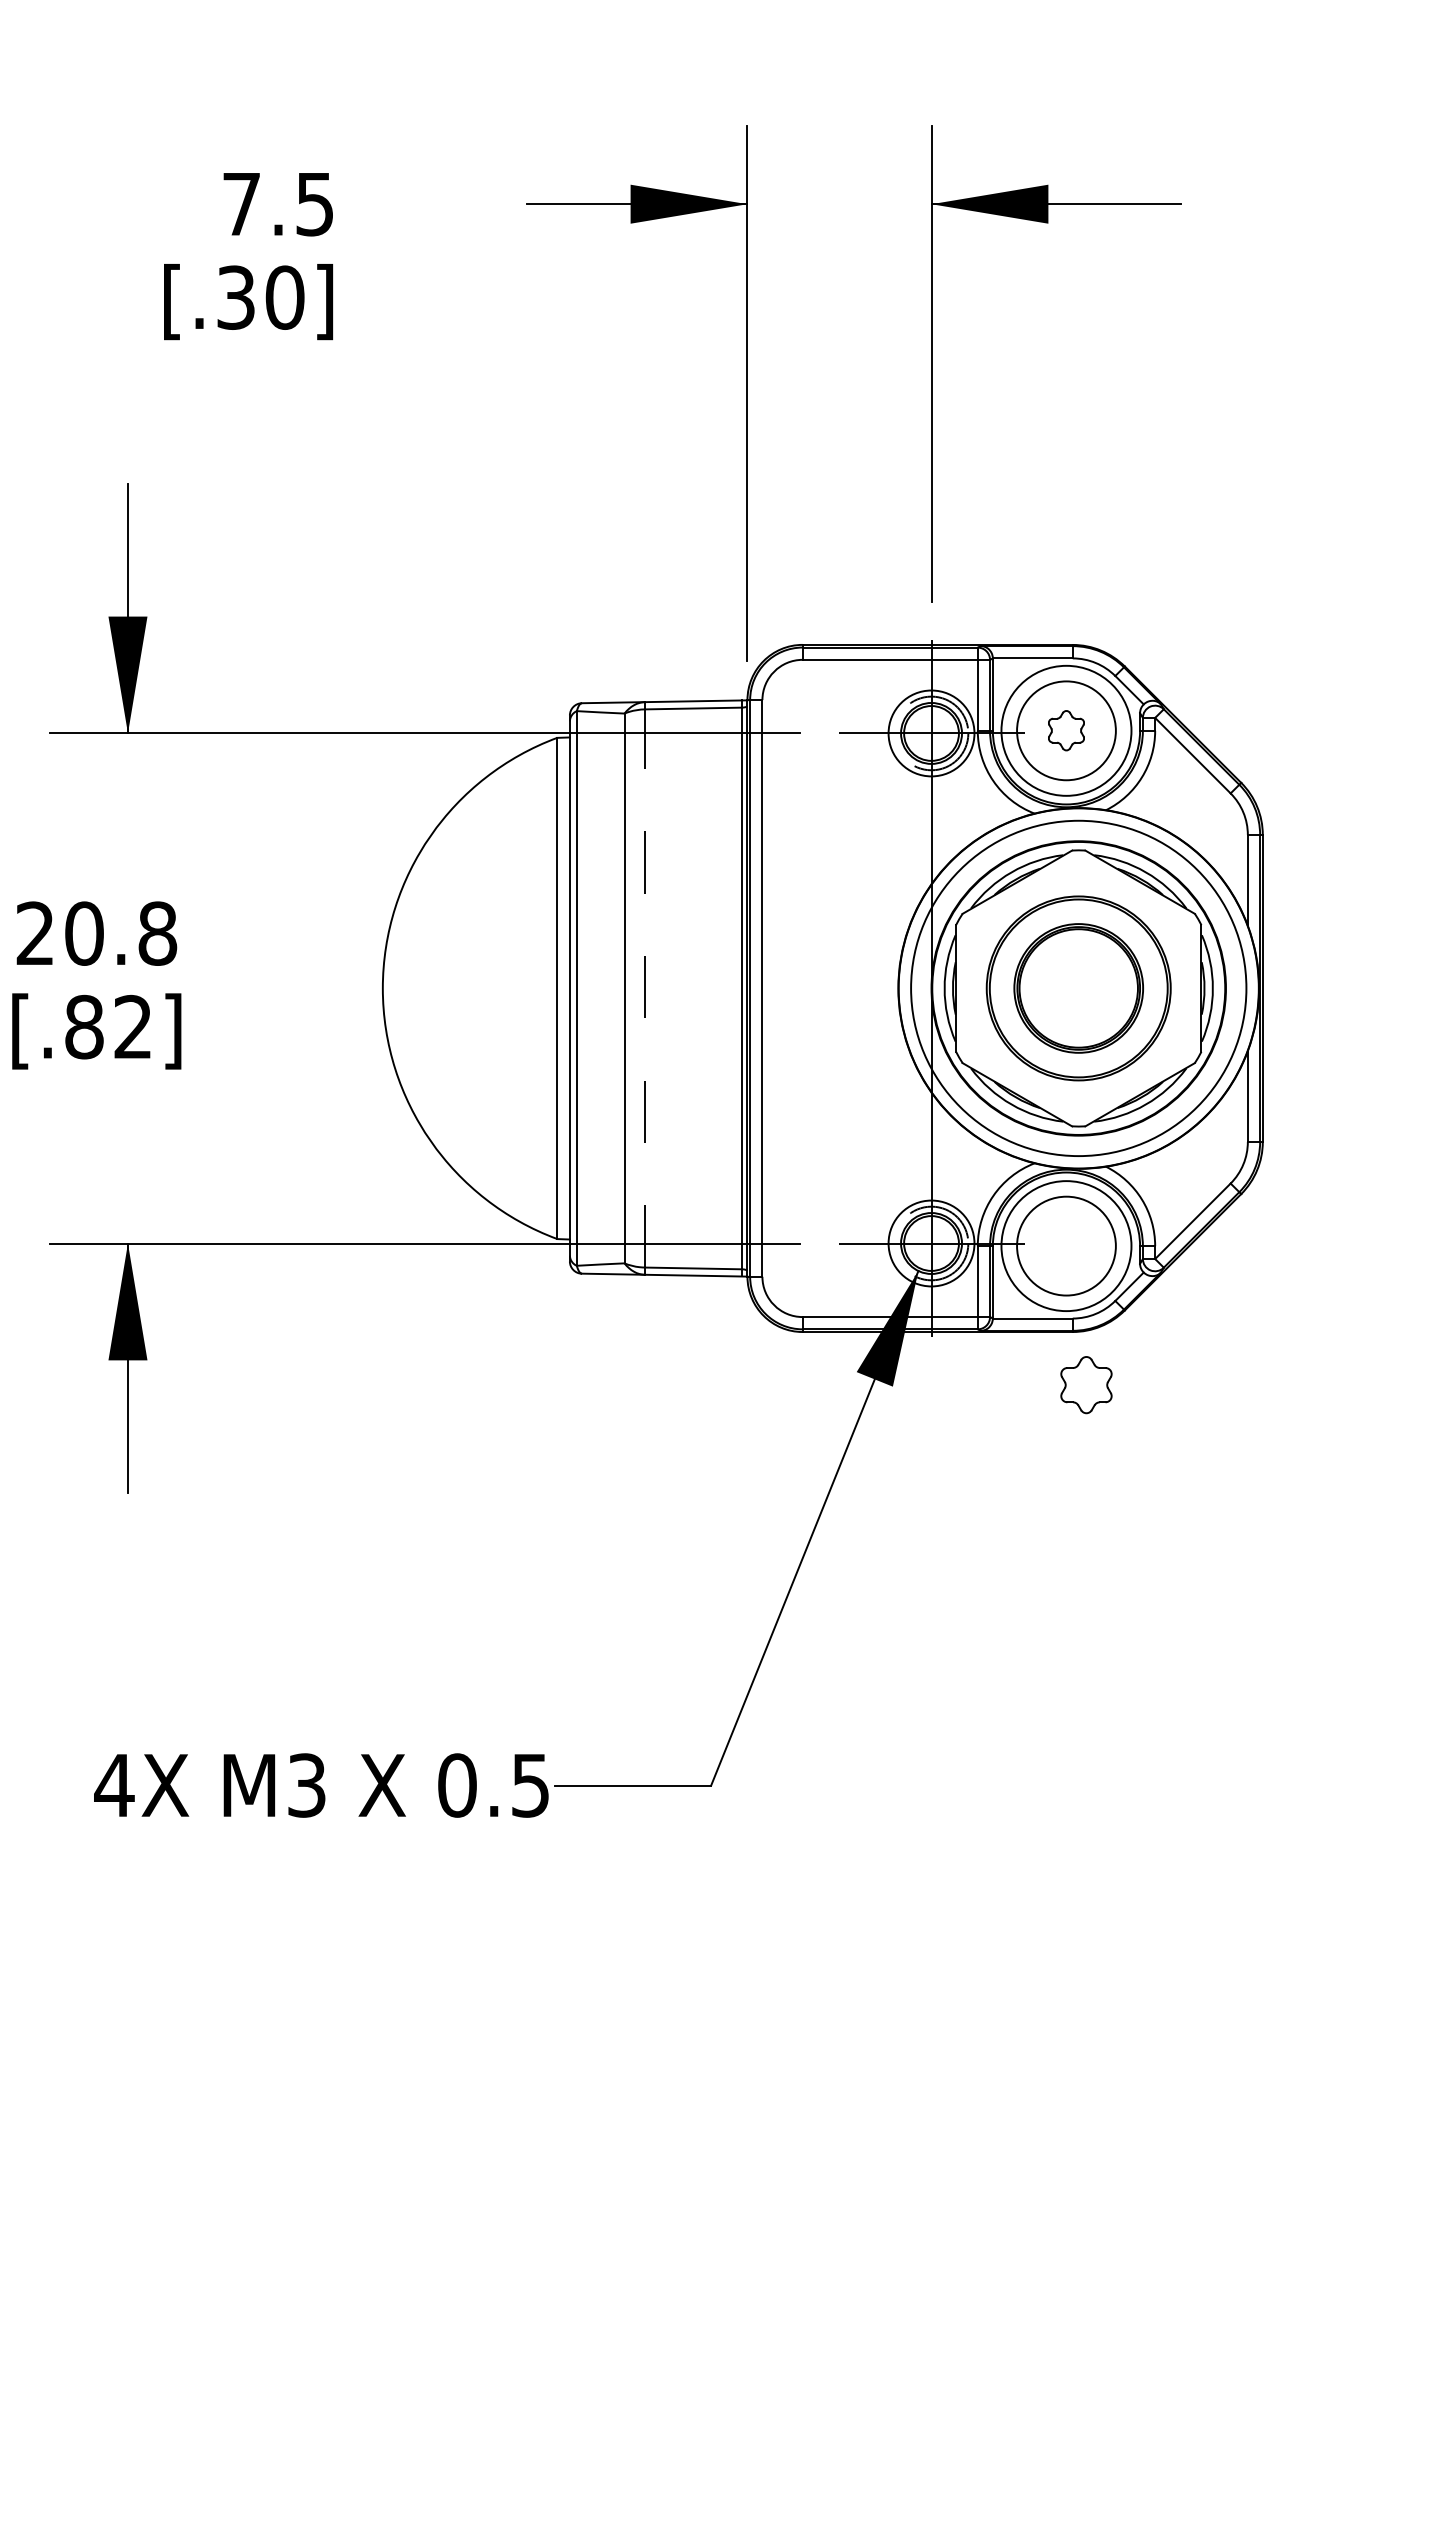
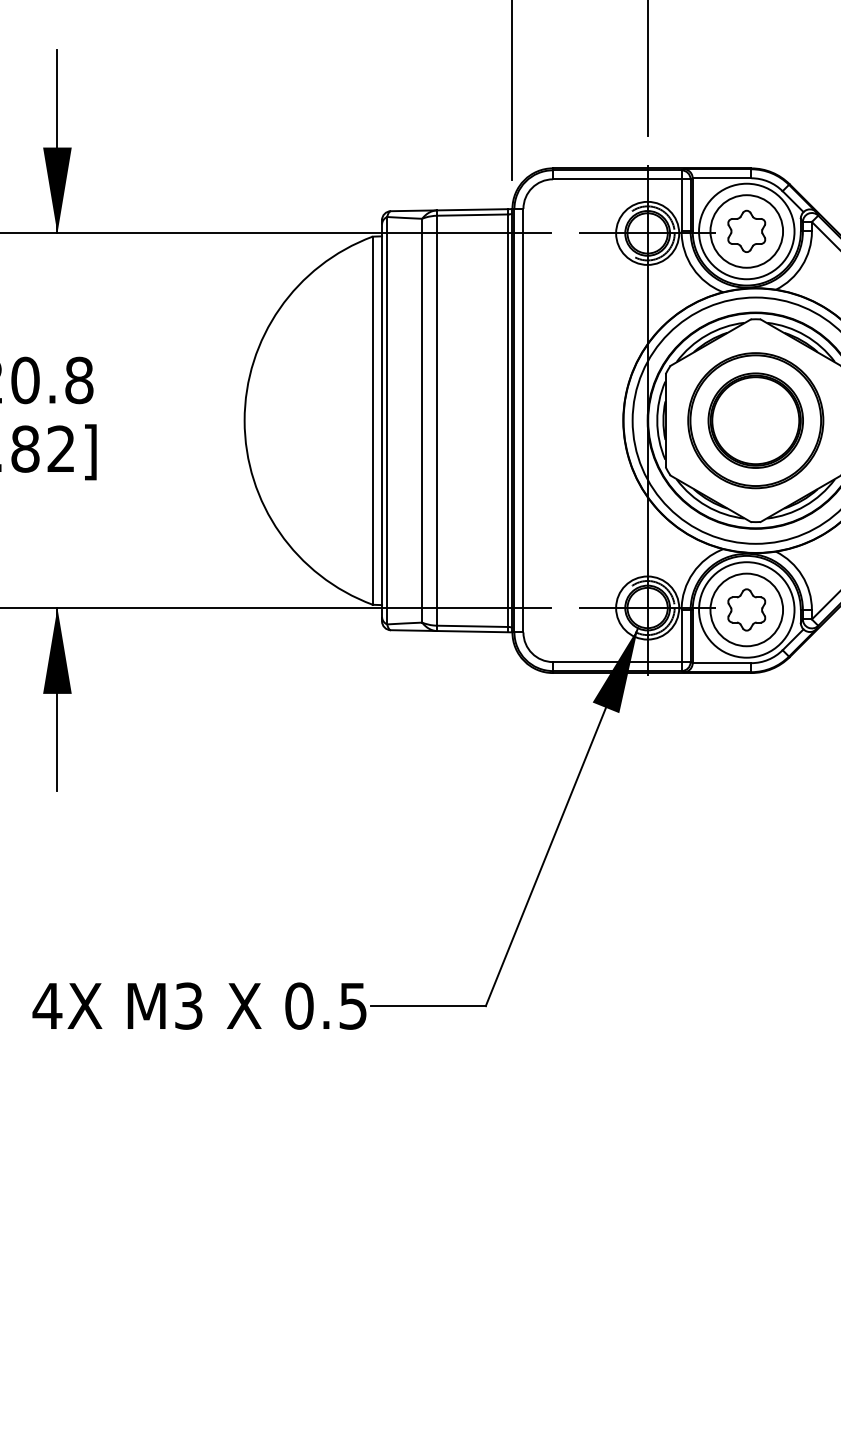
part: (1066, 730) -> (746, 231), size x1.43
line: (645, 987) -> (437, 420), dashed -> solid
part: (1086, 1385) -> (746, 610), moved

